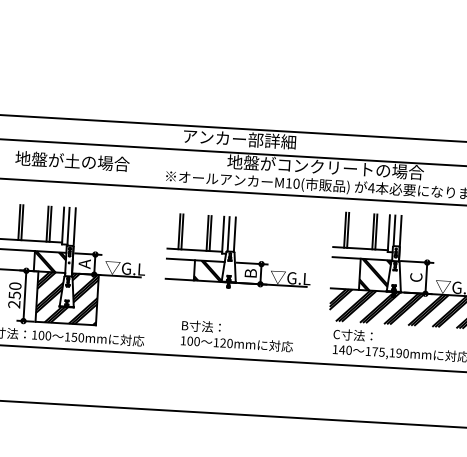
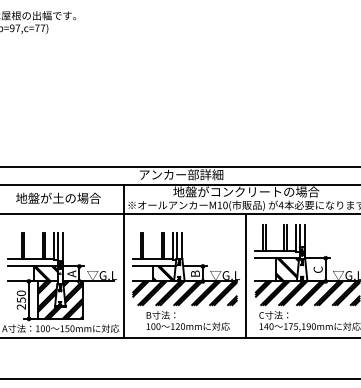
line: (155, 251) -> (123, 261), added
line: (319, 279) -> (246, 275), added
hatch: (234, 299) -> (184, 293), added

